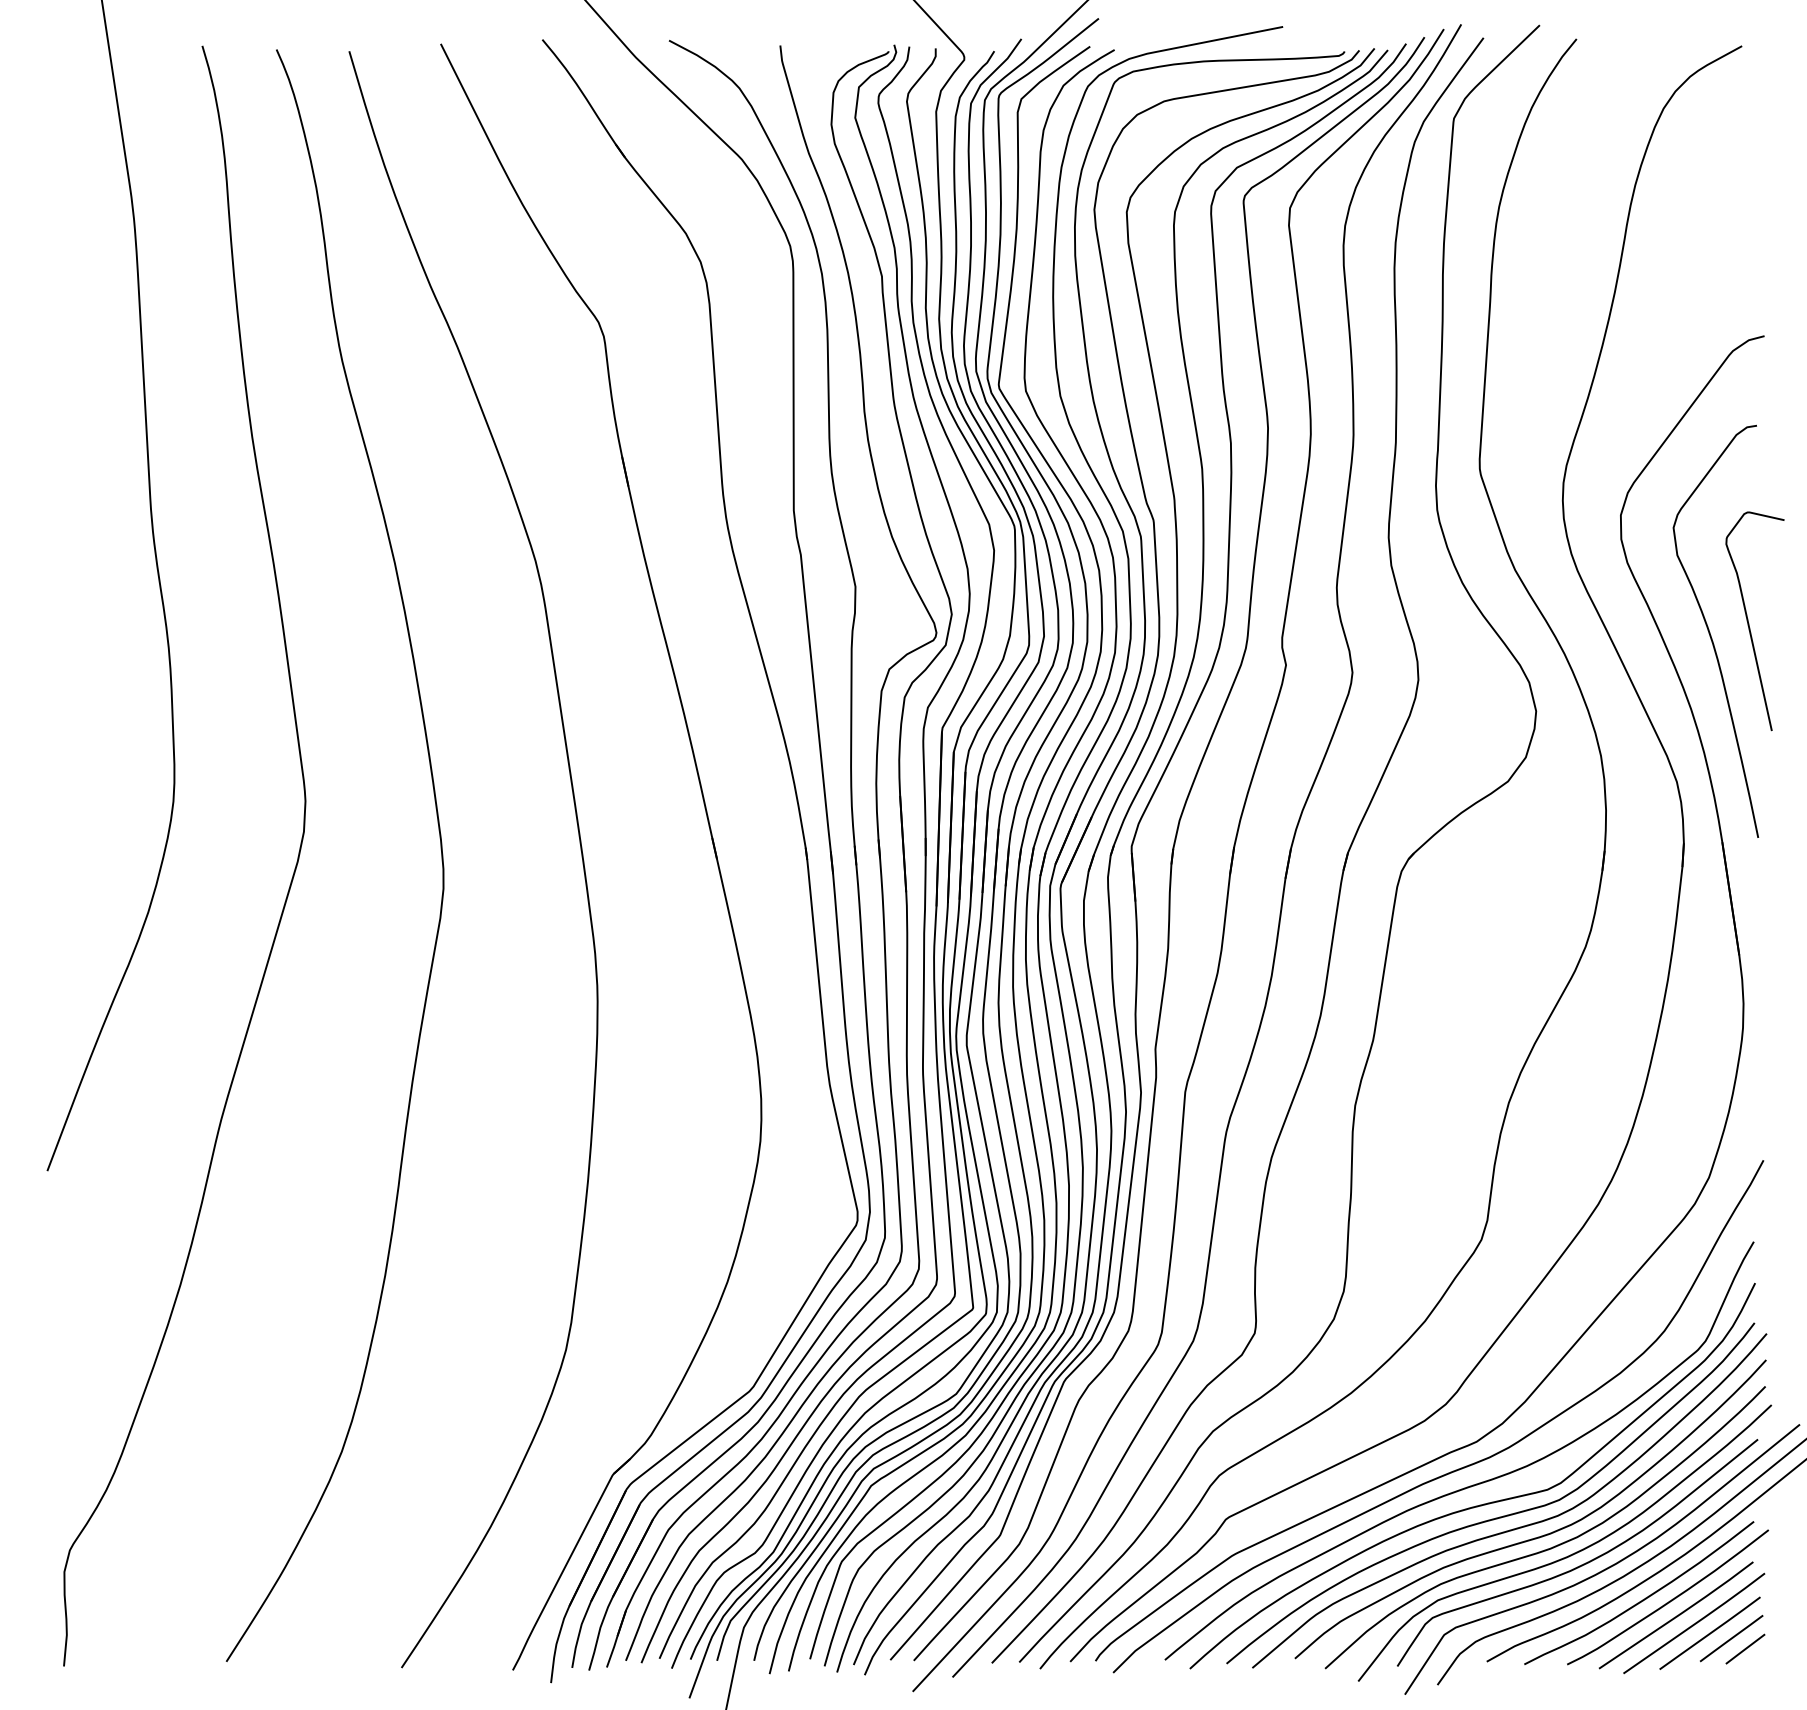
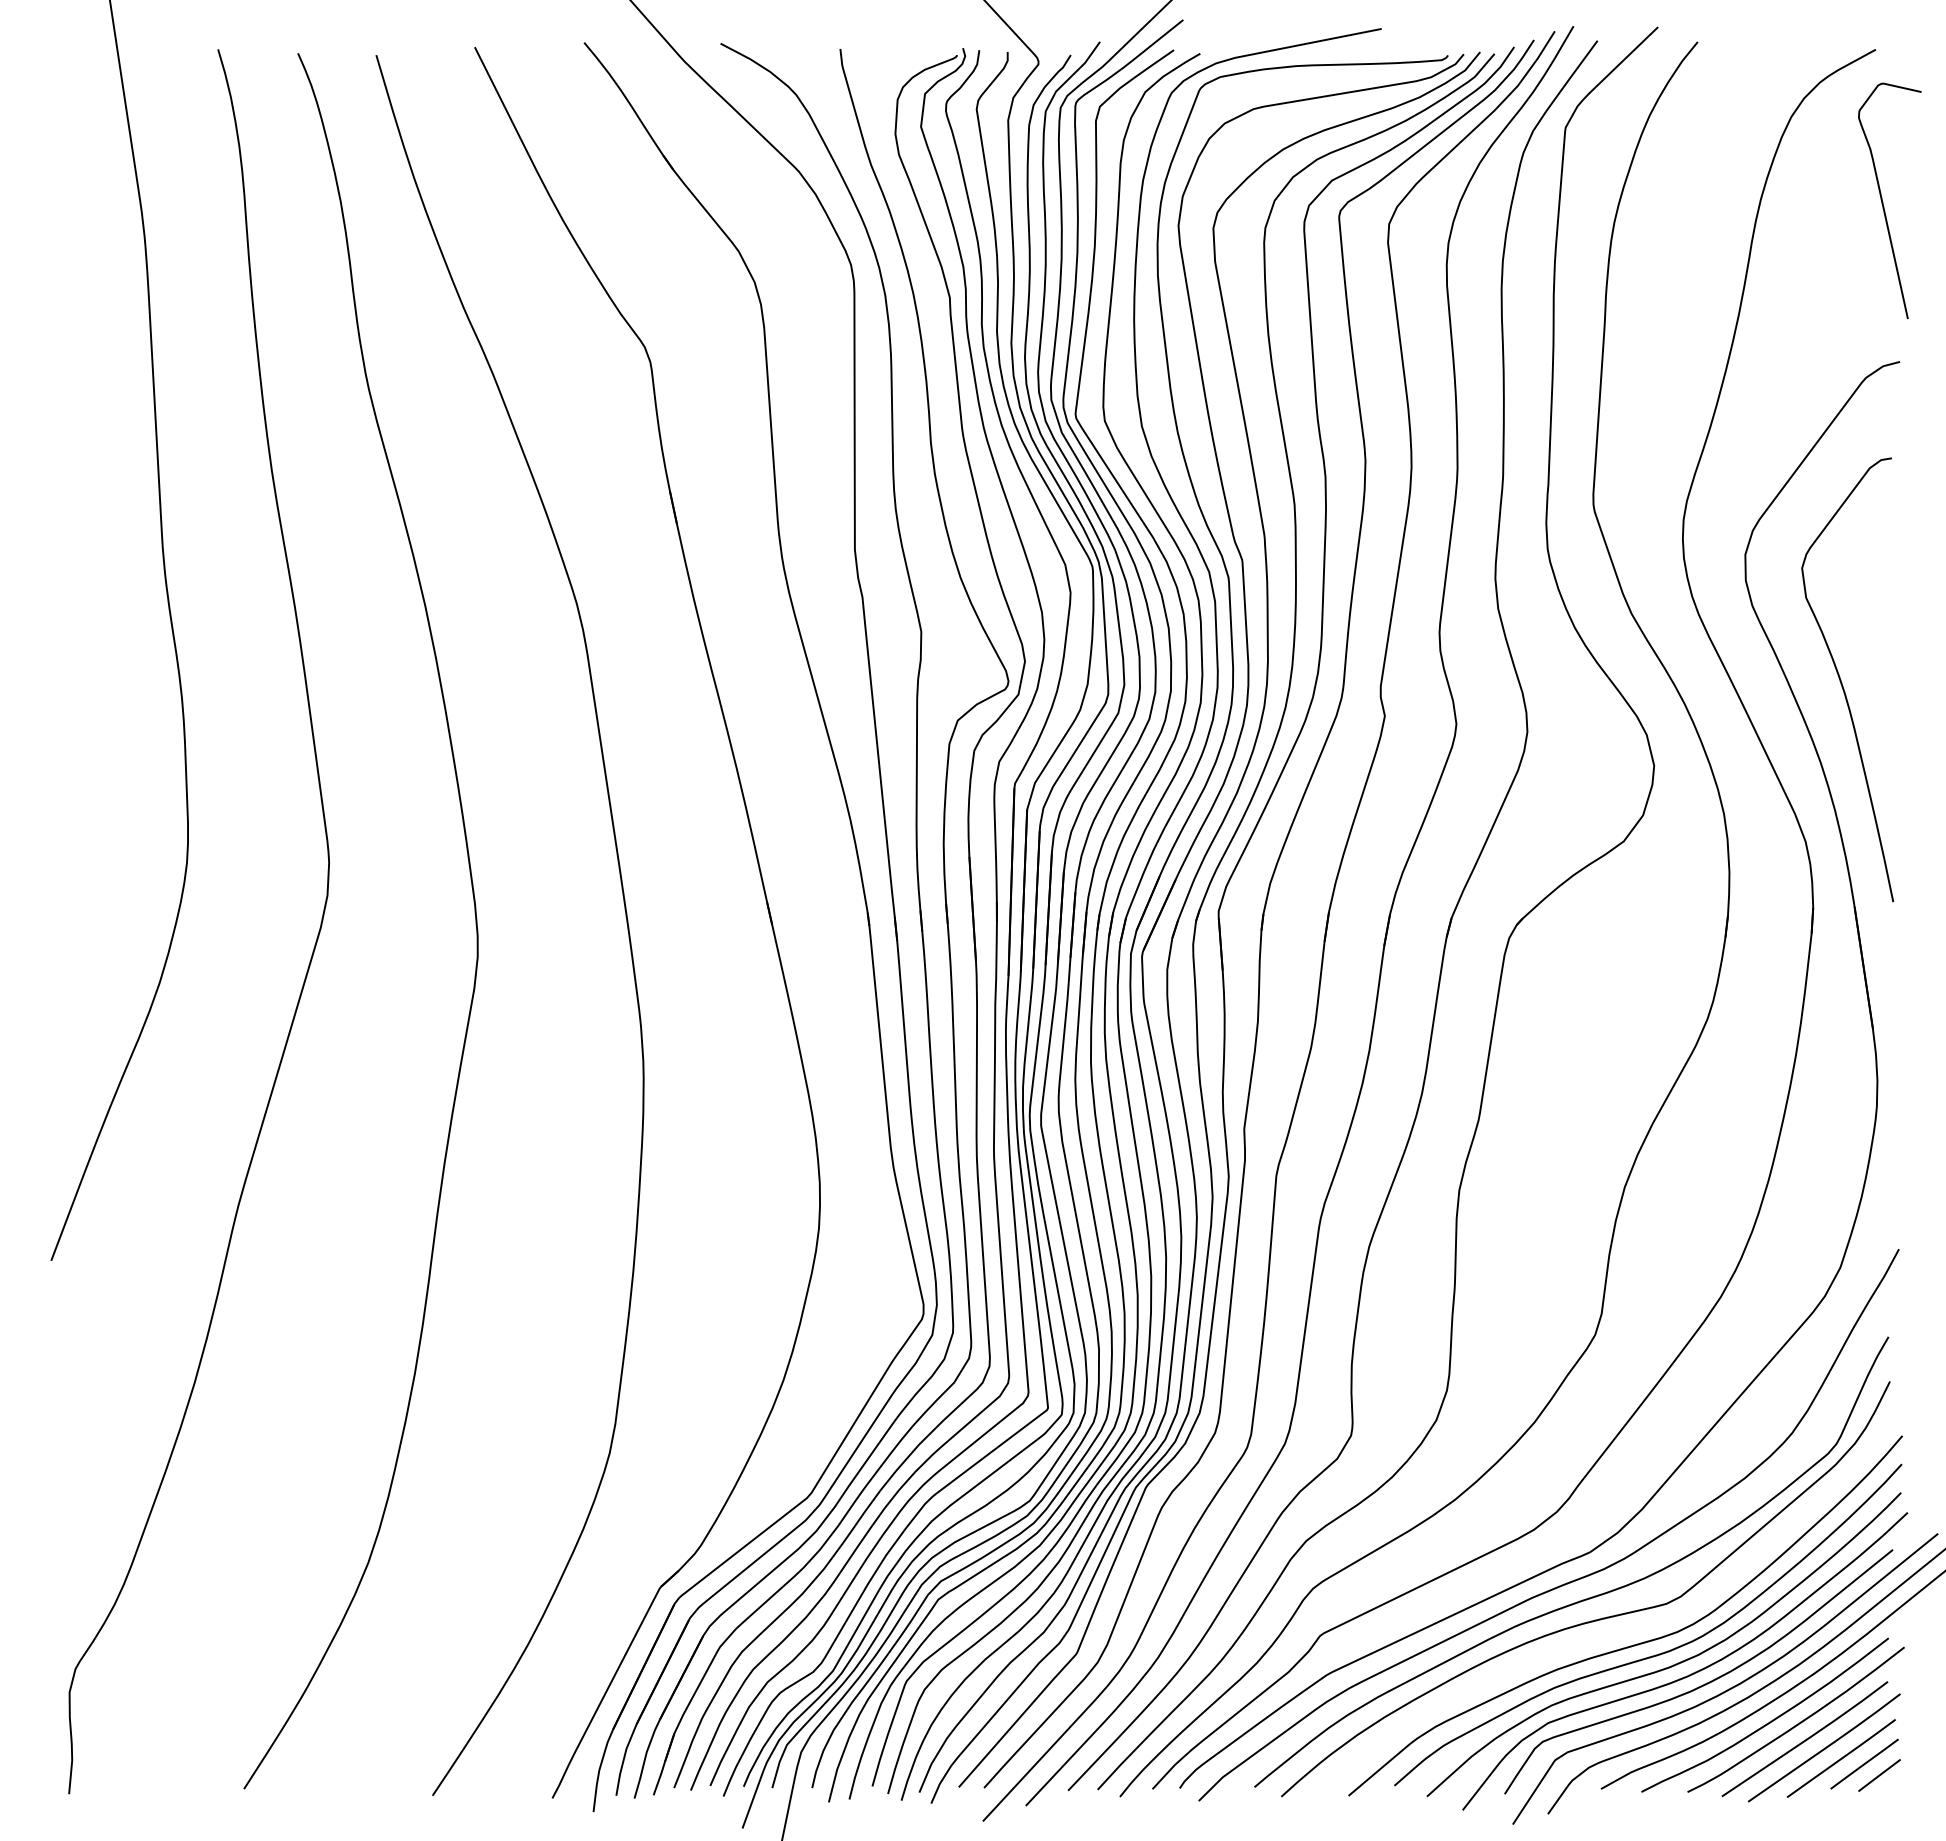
curve: (1749, 622) -> (1883, 202), moved
curve: (1497, 1517) -> (1612, 1633), removed

